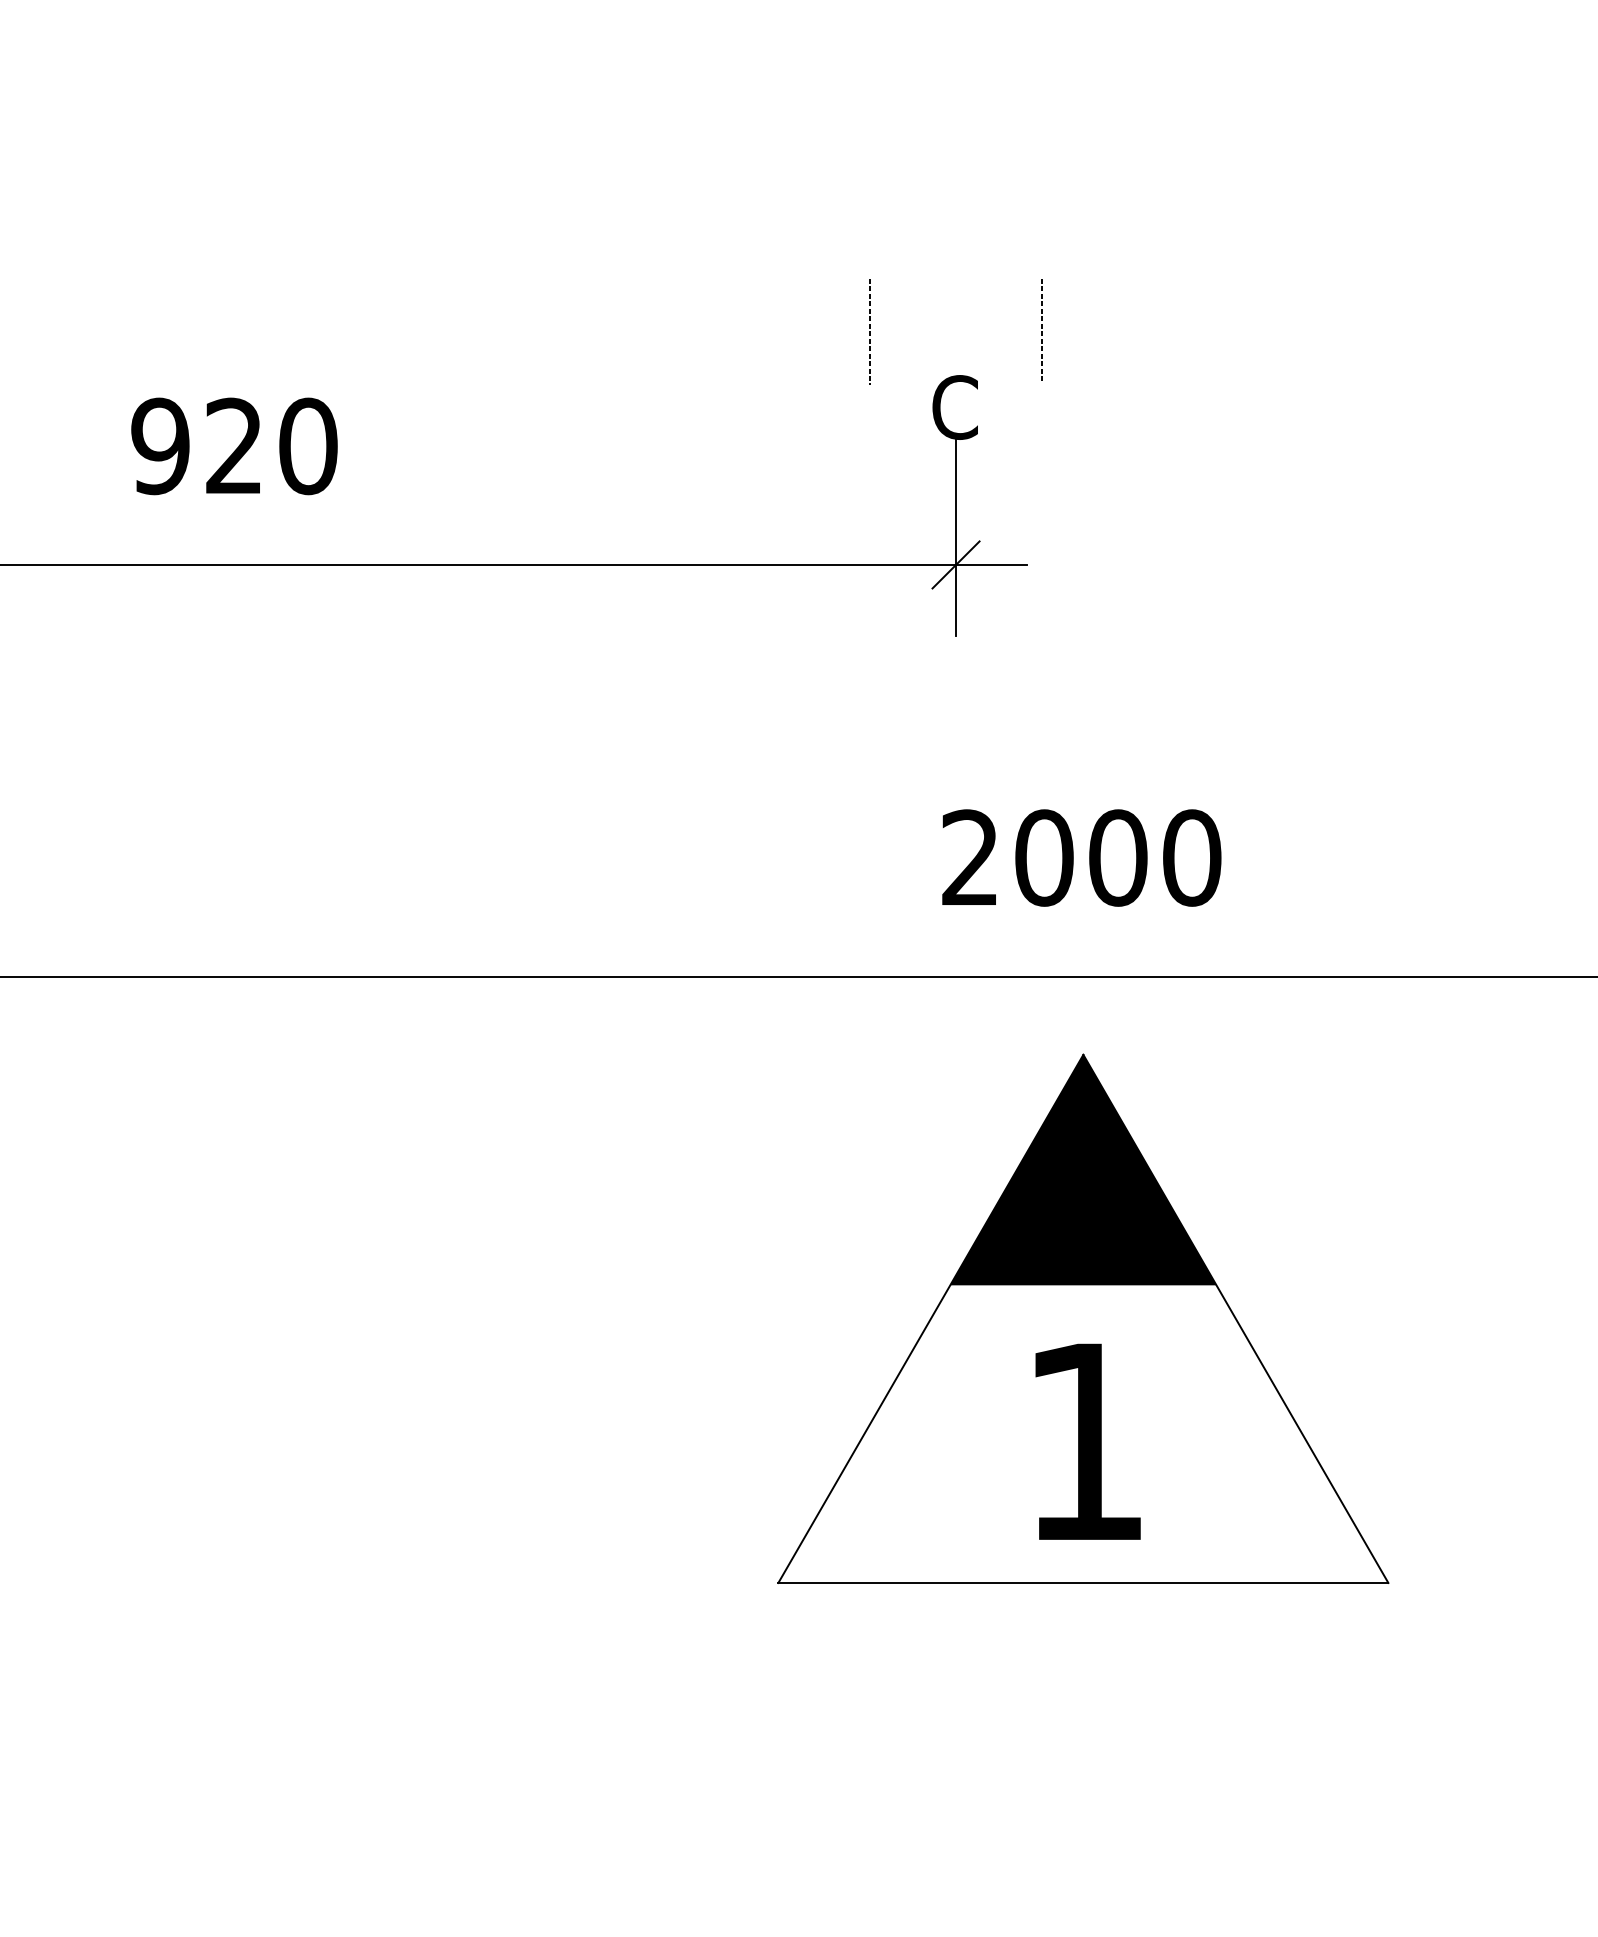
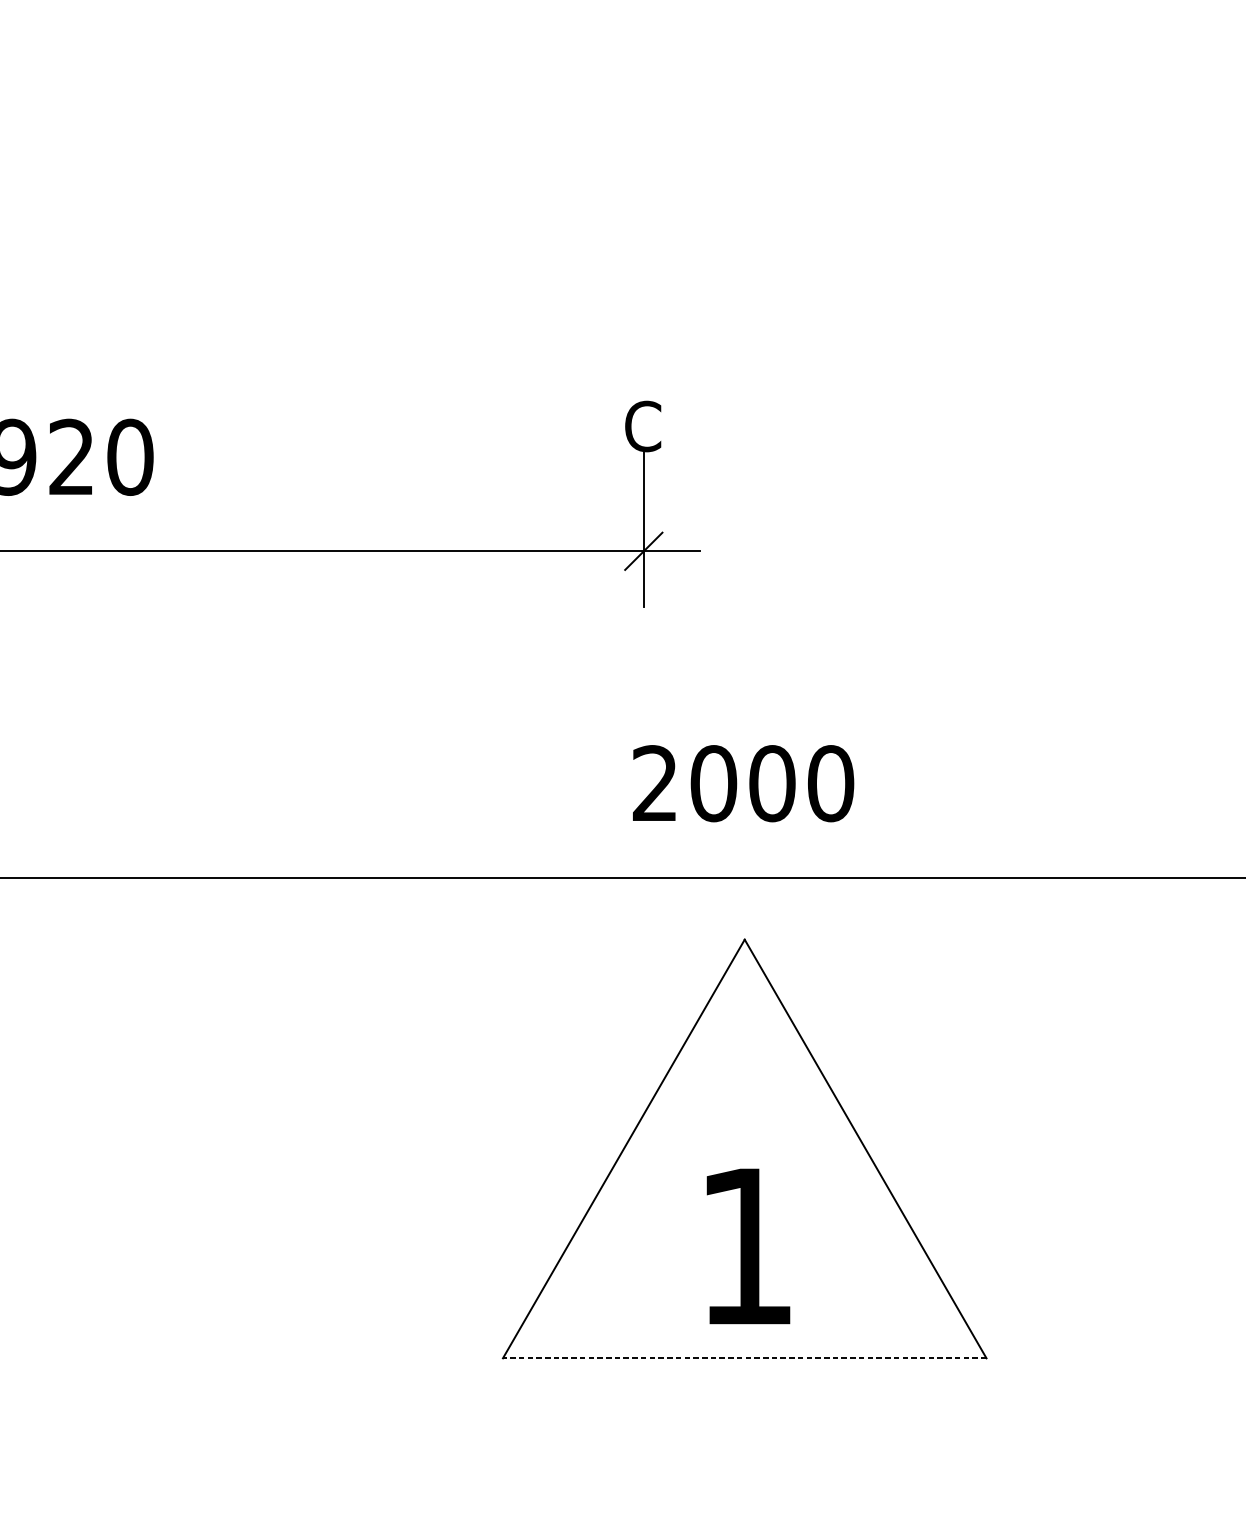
line: (1042, 329) -> (712, 364), removed
line: (869, 331) -> (575, 366), removed
fill: (1083, 1169) -> (744, 1030), removed
line: (1082, 1582) -> (744, 1357), solid -> dashed

